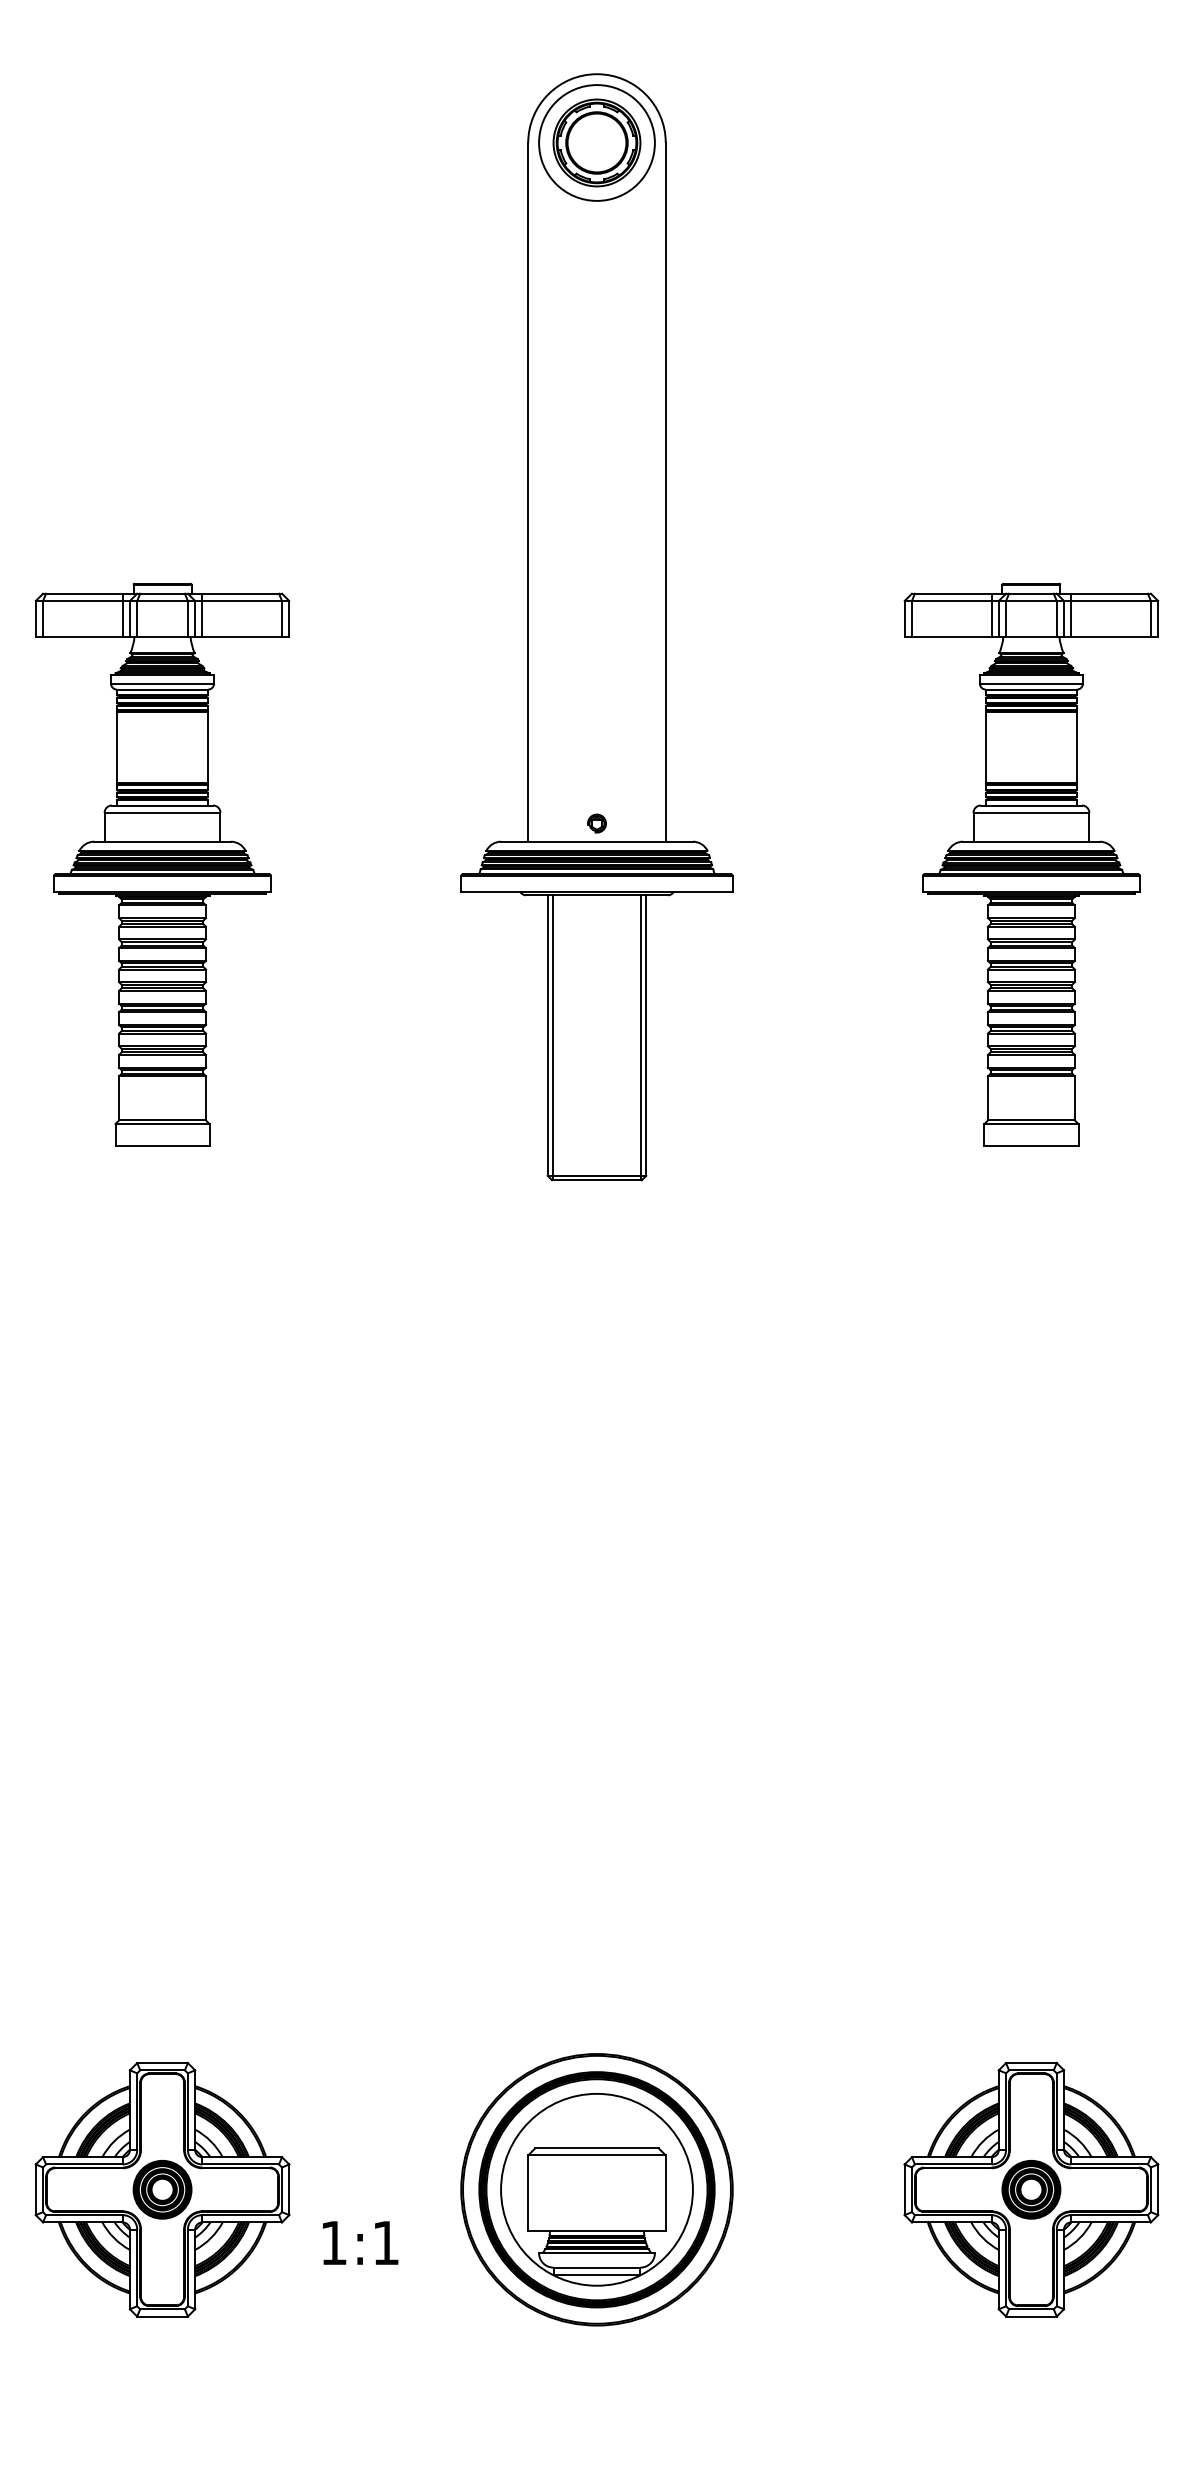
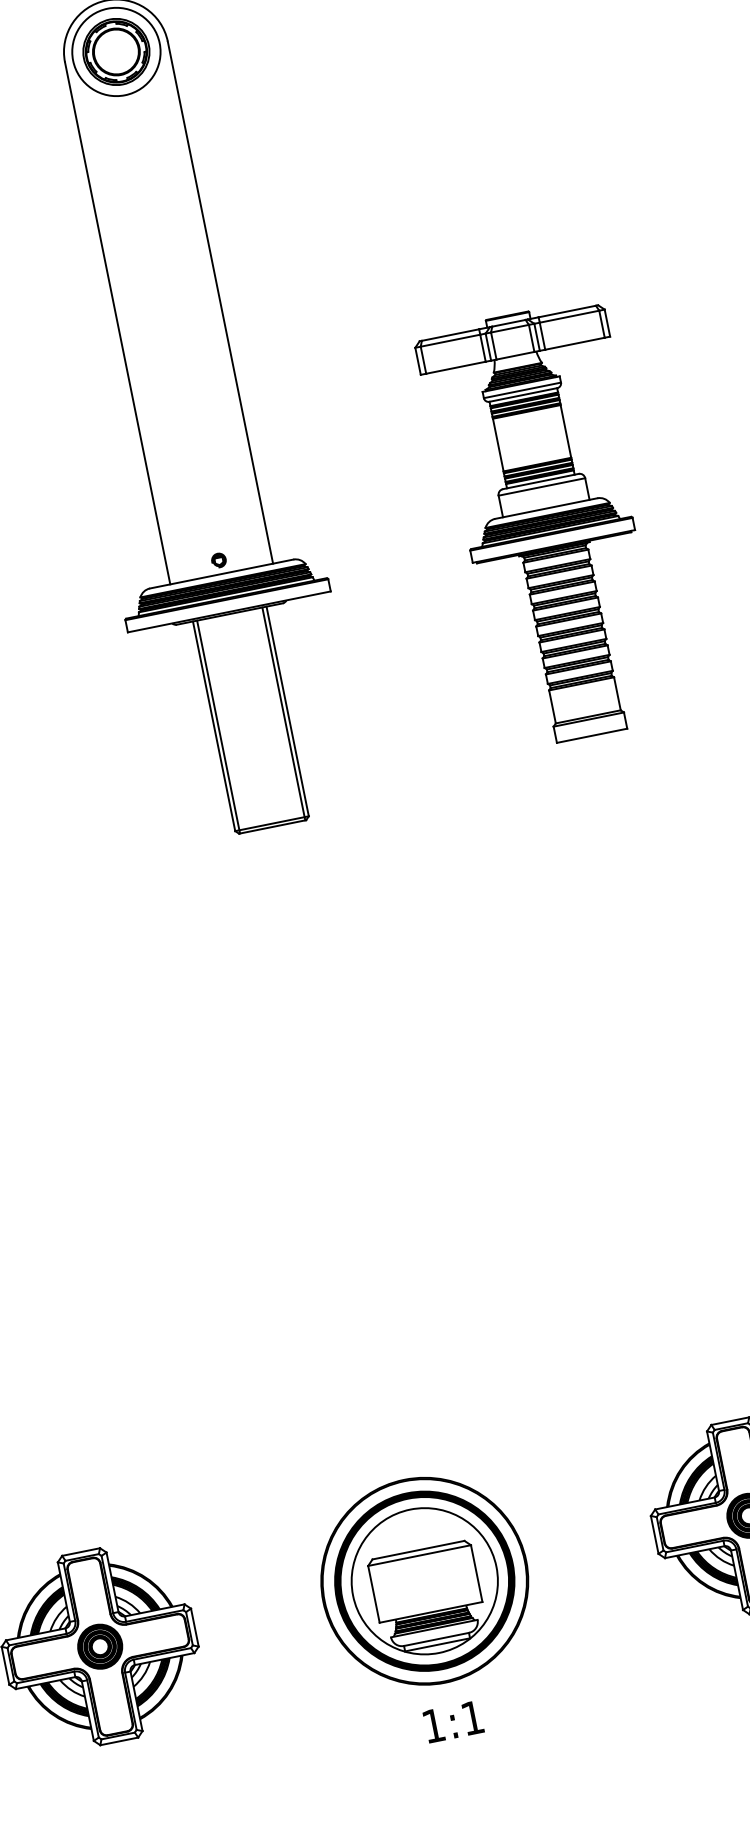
text: (360, 2242) -> (453, 1721), moved

